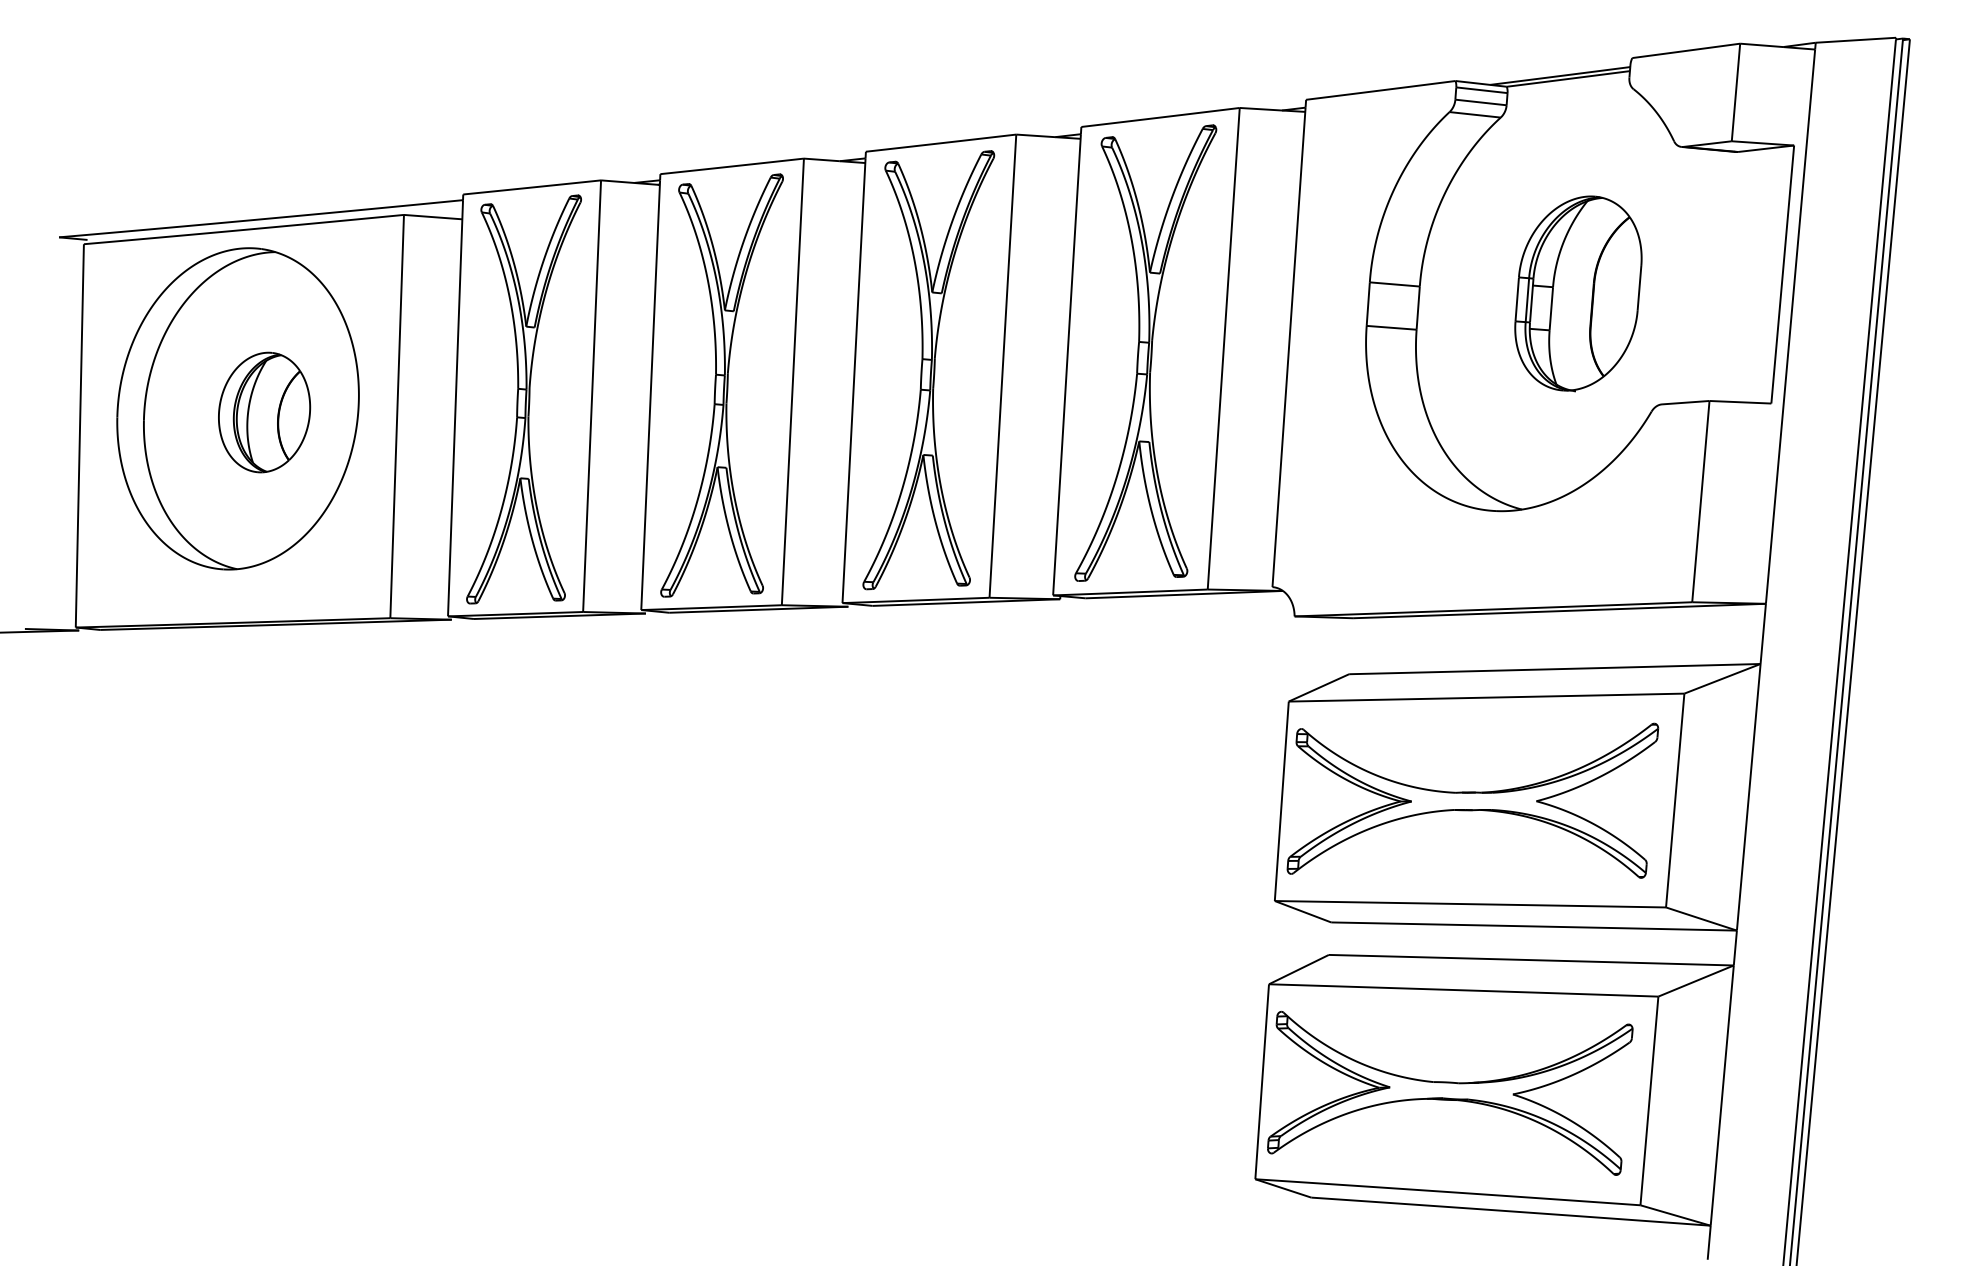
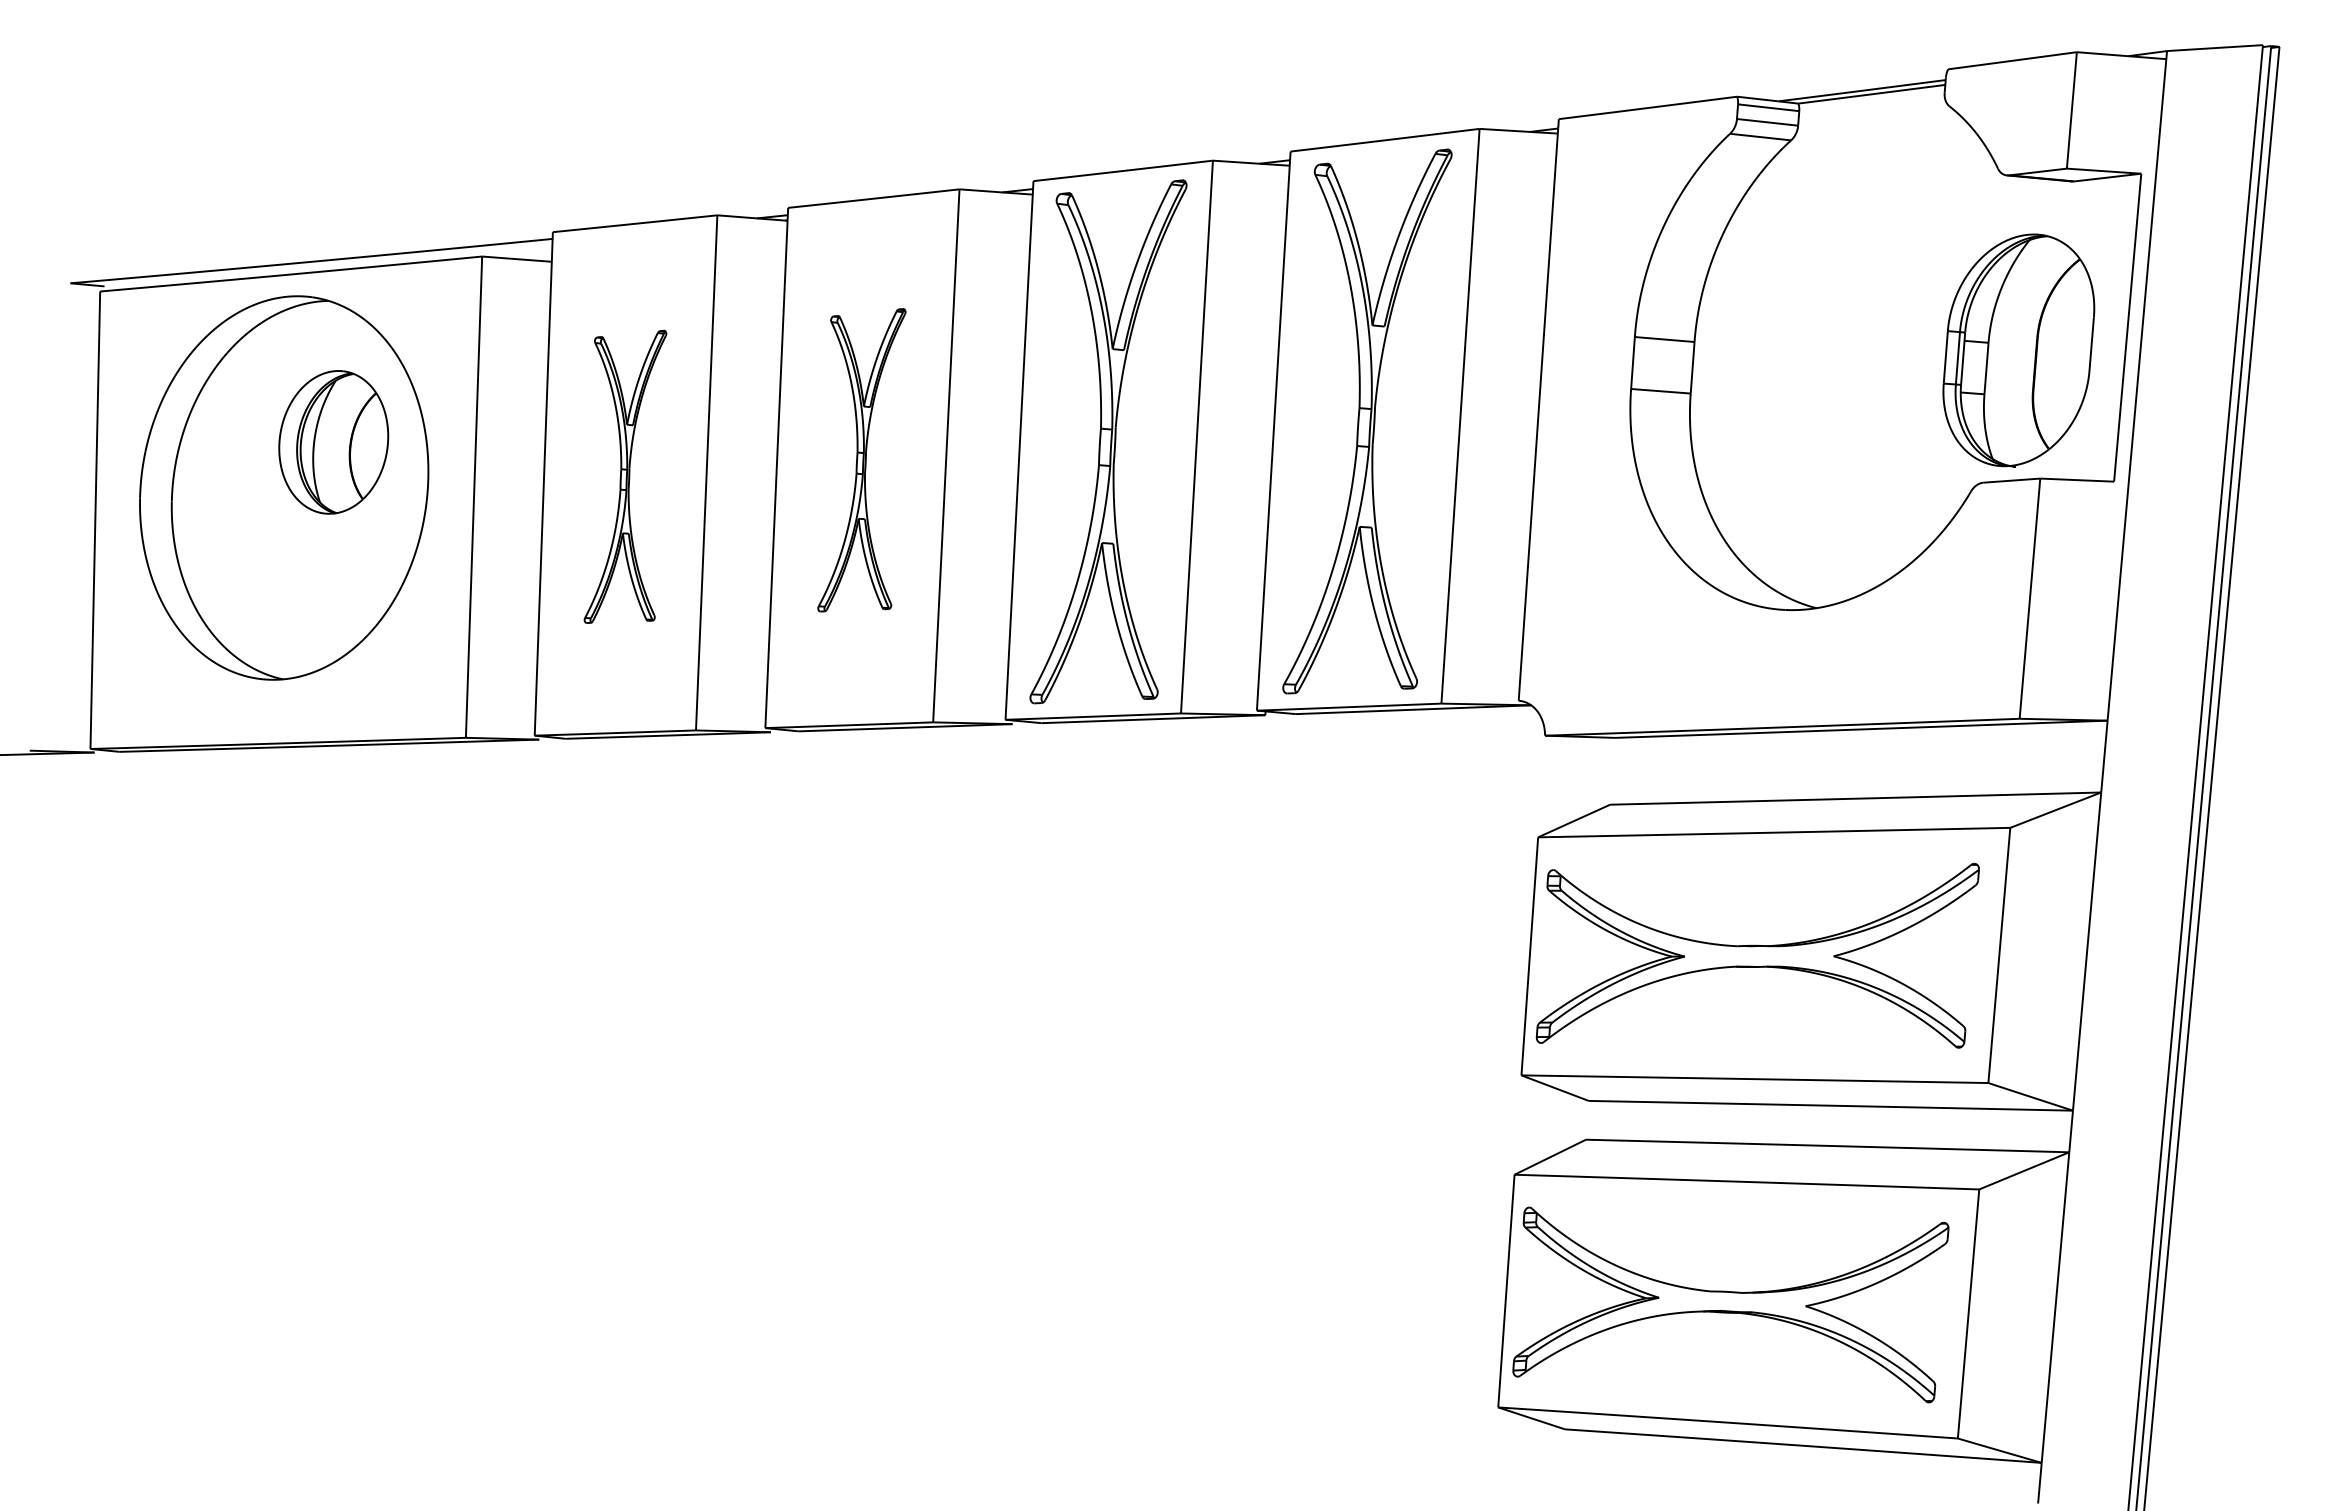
part: (1578, 293) -> (2018, 350), moved
part: (721, 385) -> (861, 460), size x0.6
part: (524, 399) -> (625, 476), size x0.6
part: (264, 412) -> (333, 442), moved

